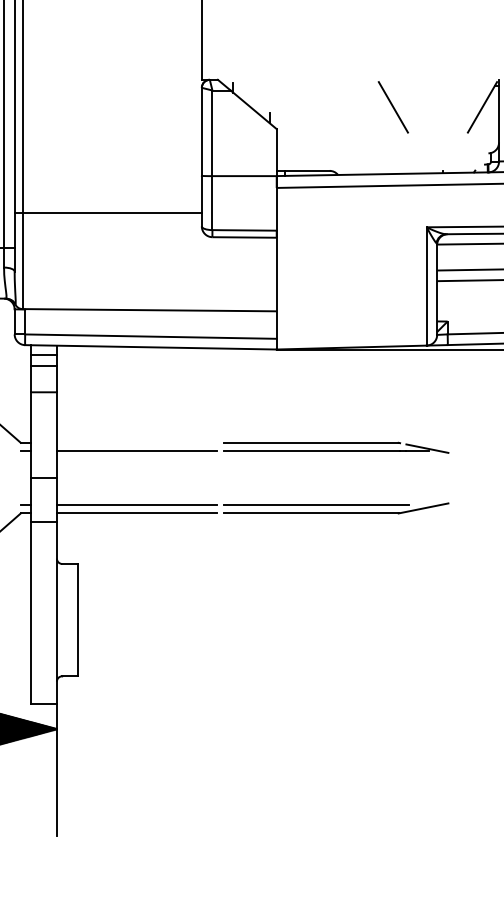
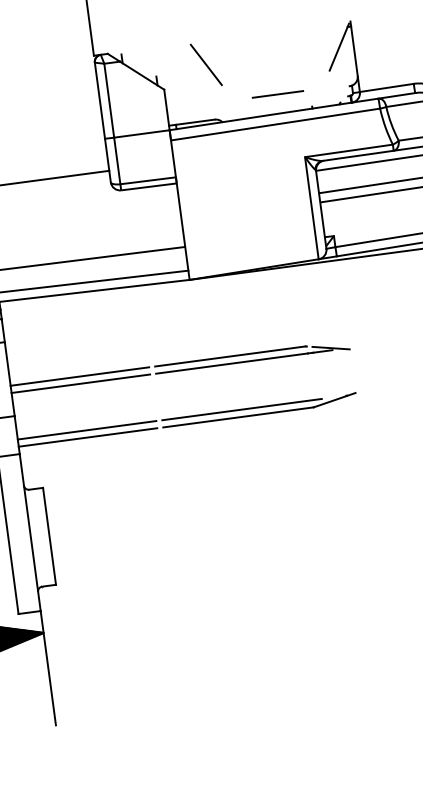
line: (392, 107) -> (205, 65), moved
line: (405, 151) -> (277, 94), added
line: (136, 442) -> (79, 376), added

